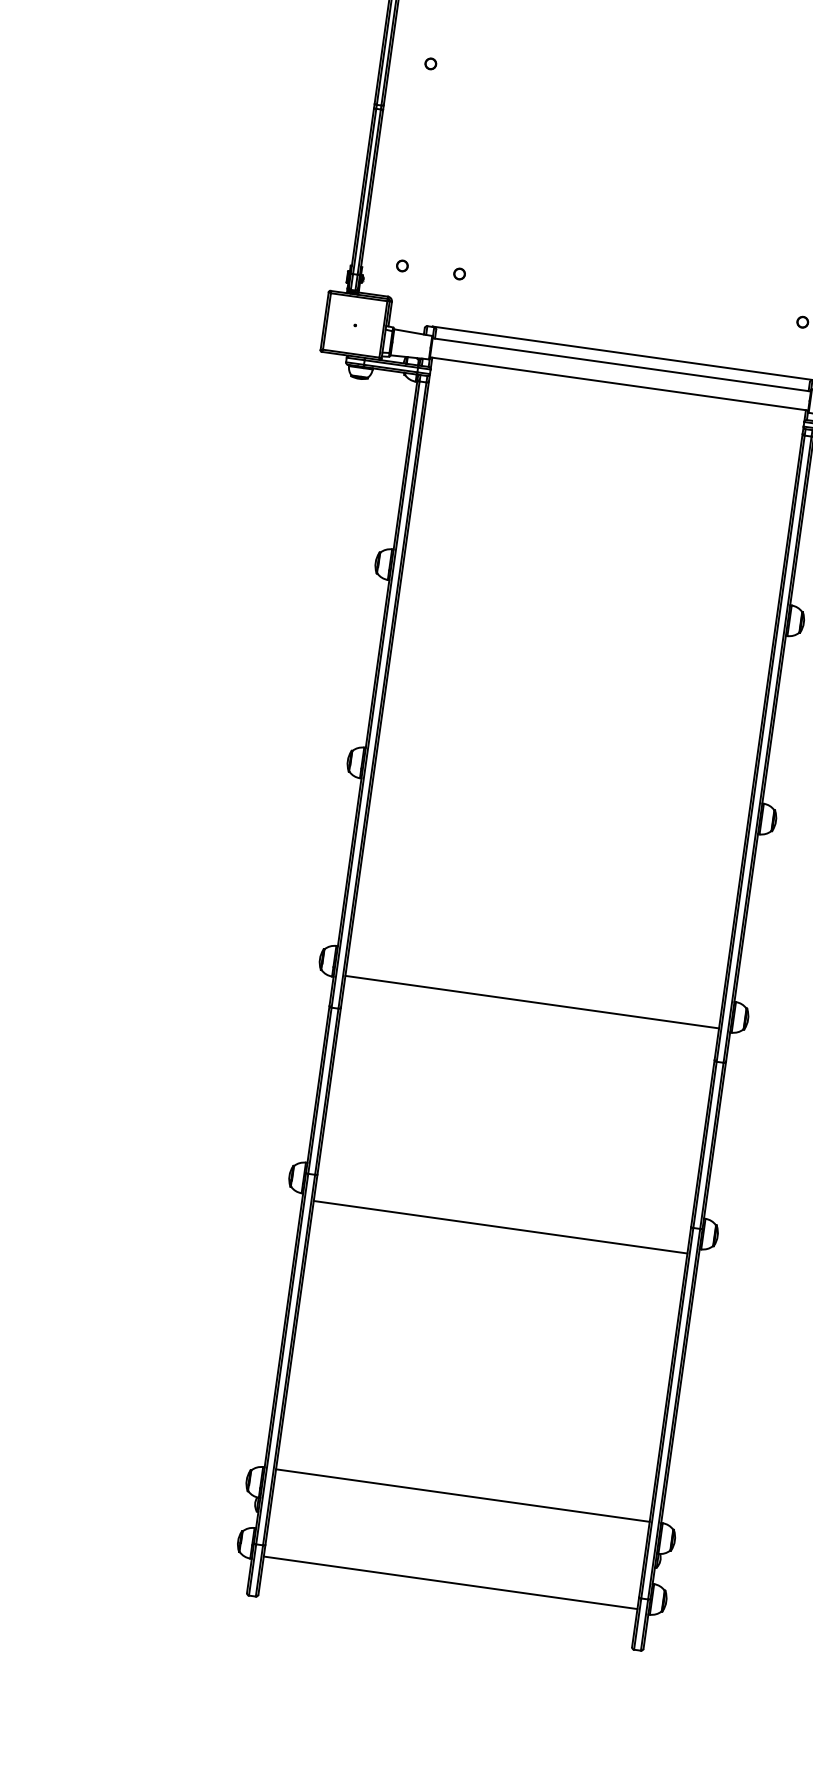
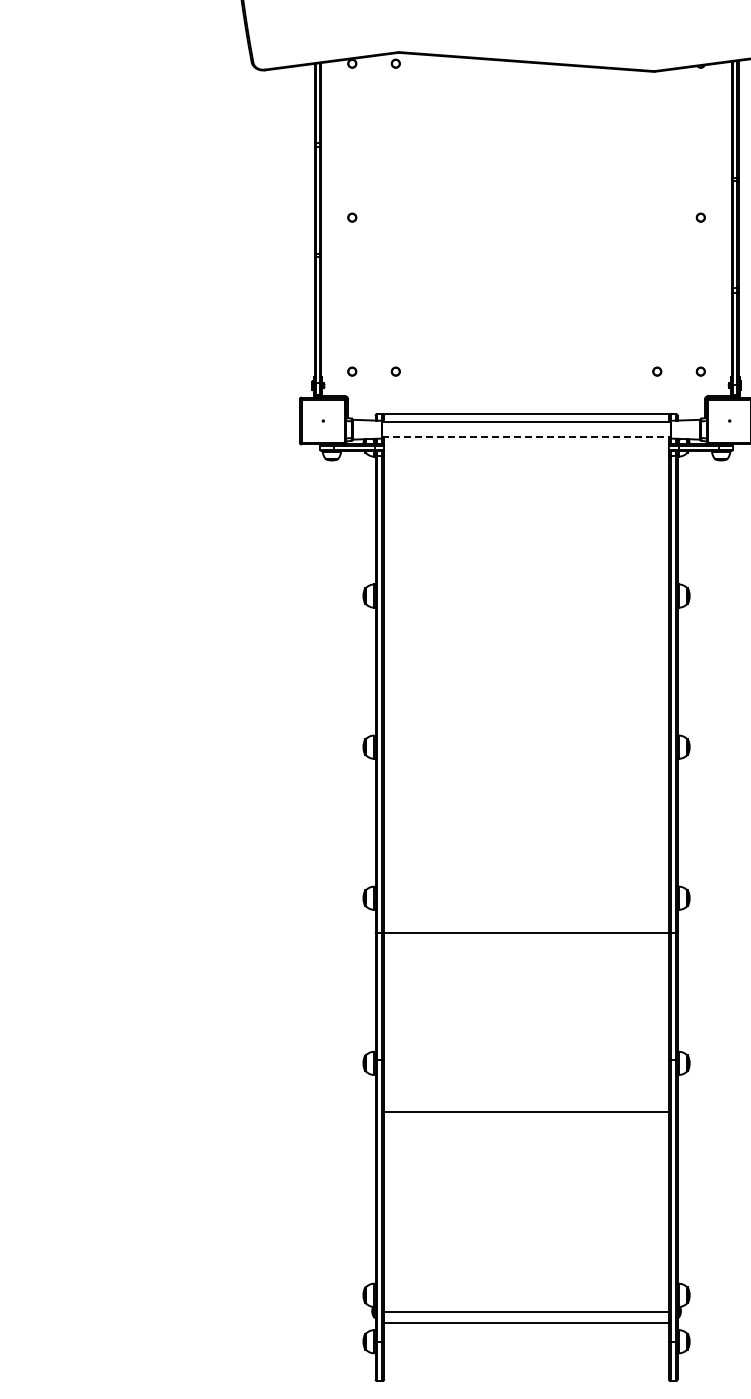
line: (620, 384) -> (527, 437), solid -> dashed
line: (532, 1002) -> (526, 933), moved
line: (500, 1227) -> (526, 1111), moved
line: (462, 1494) -> (526, 1322), moved
line: (450, 1582) -> (526, 1312), moved

